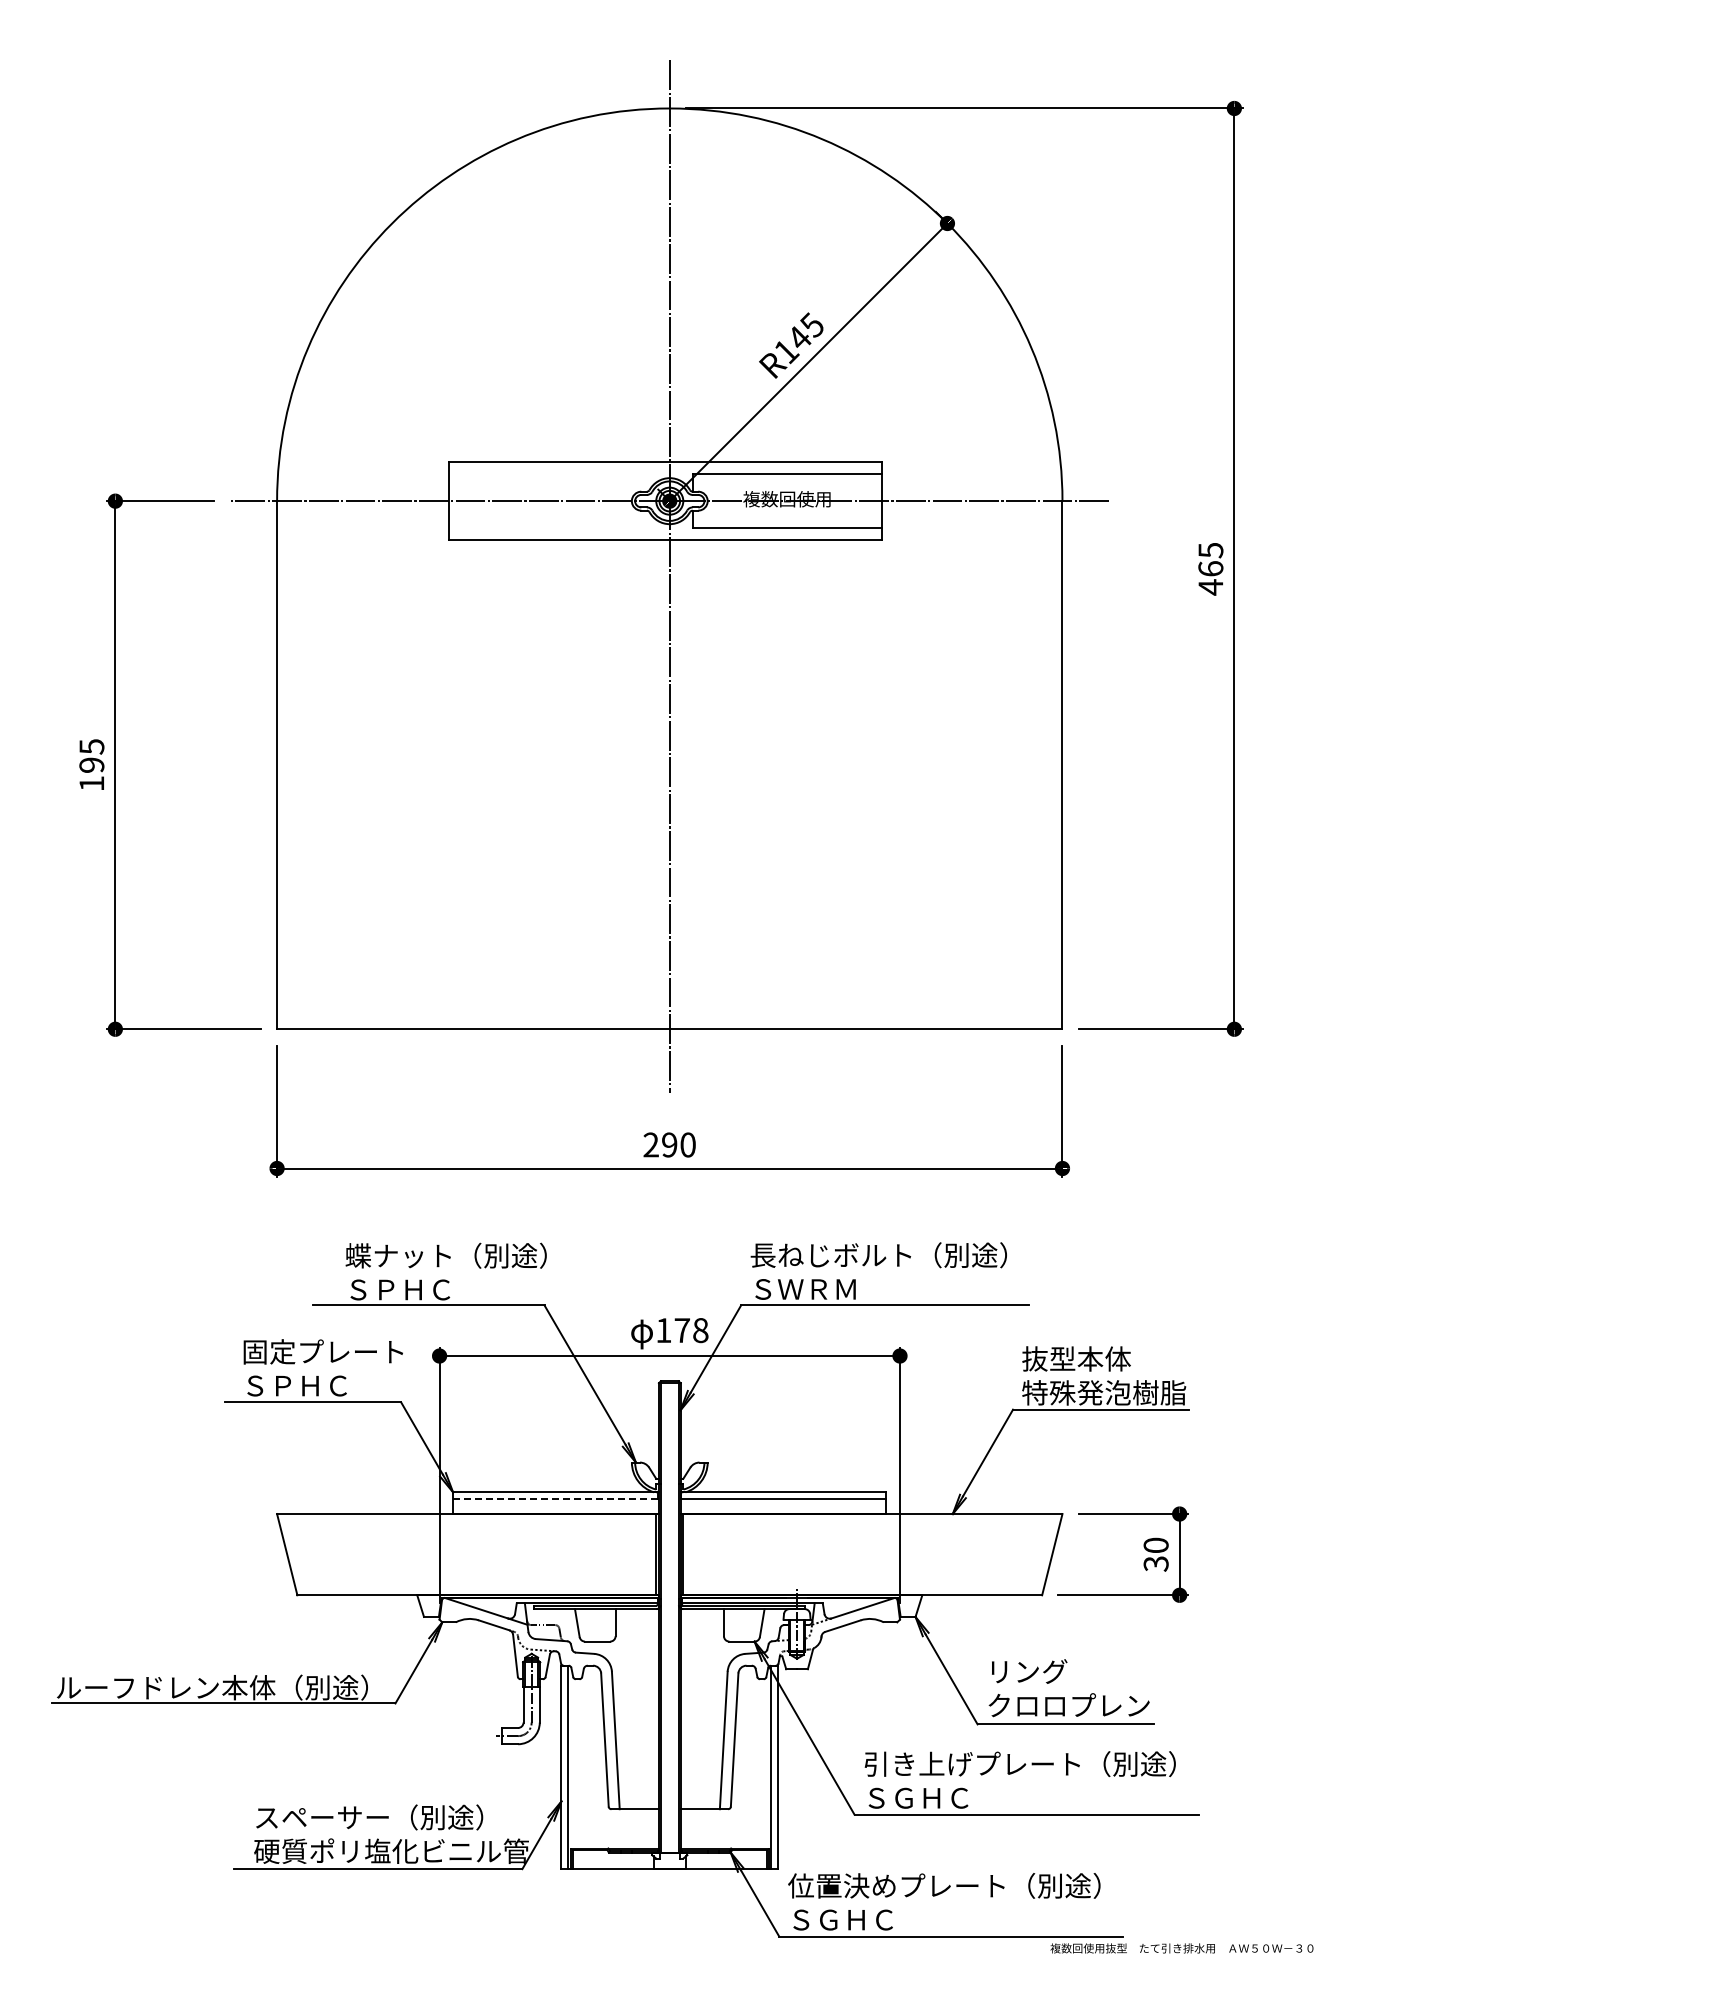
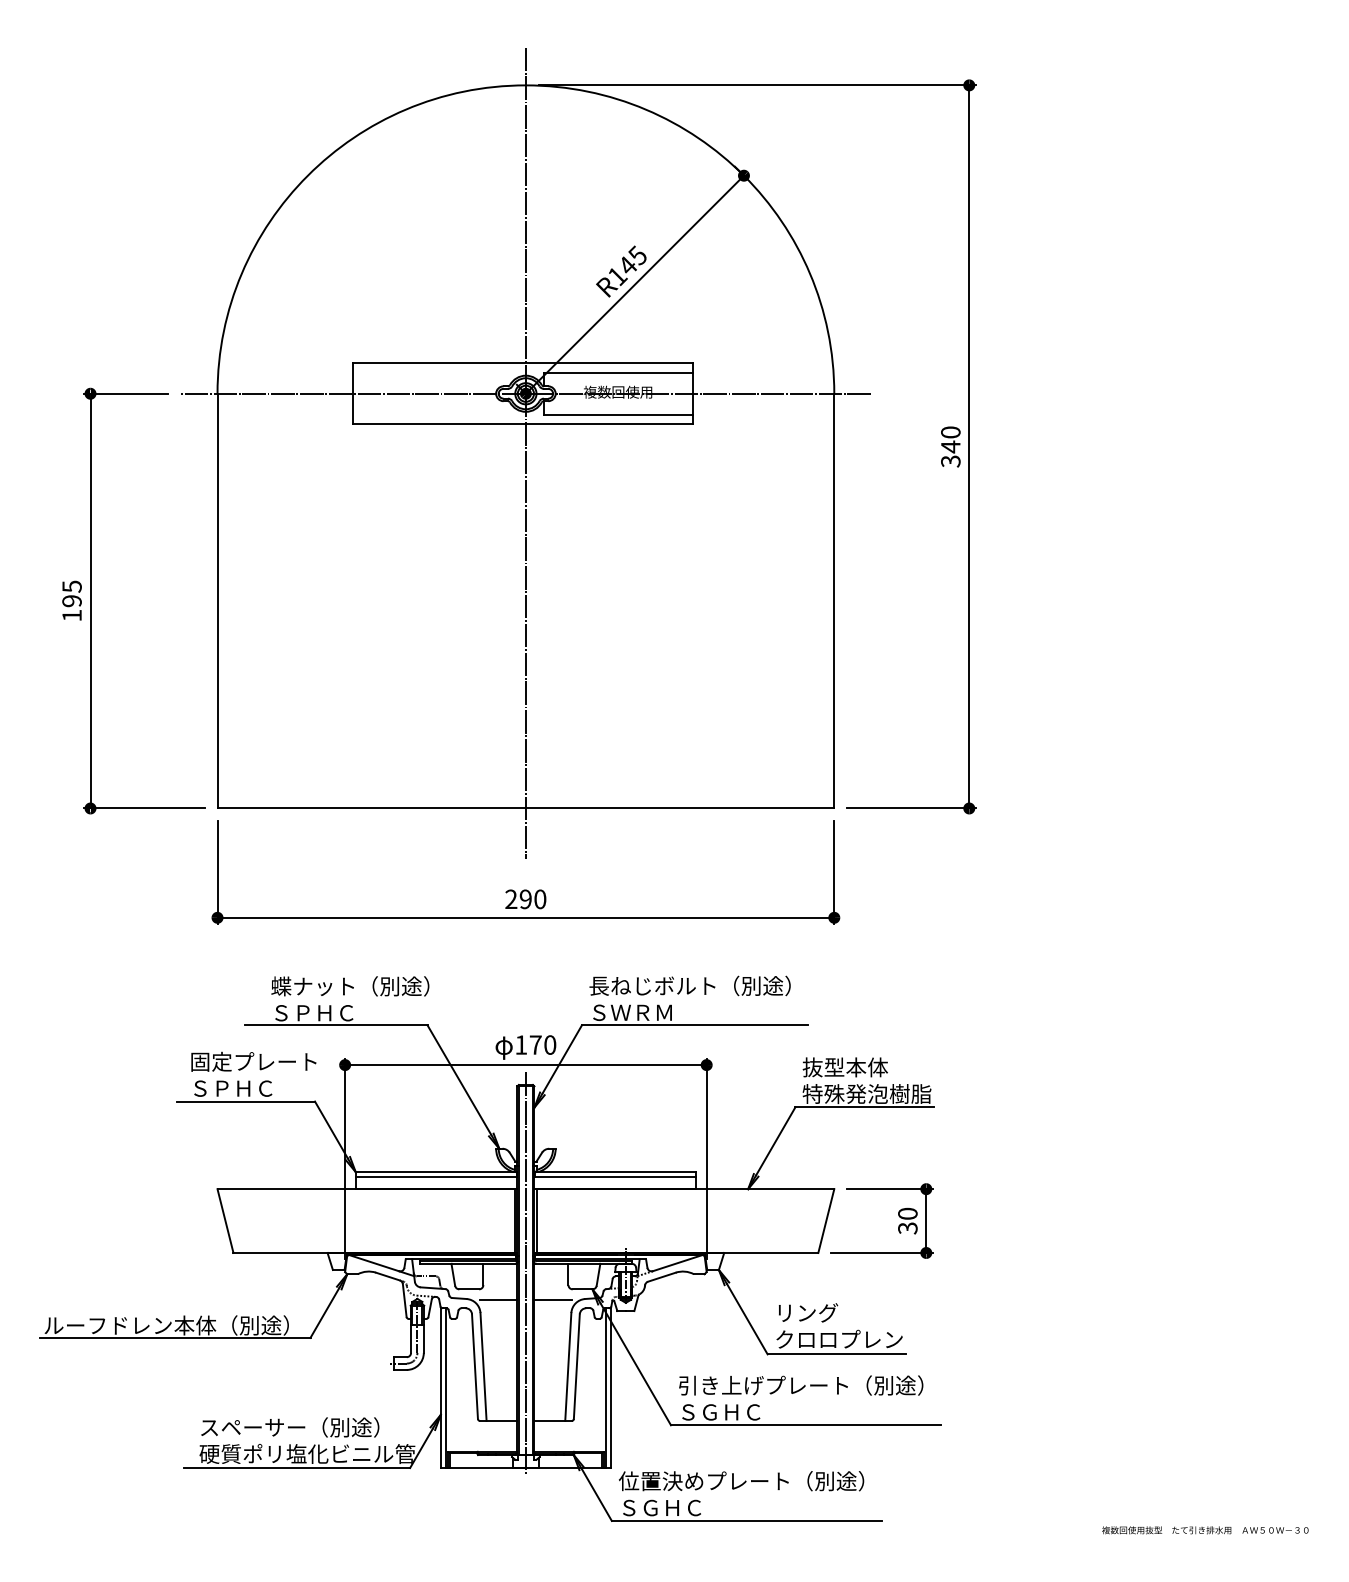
text: (1210, 568) -> (950, 446), 465 -> 340
text: (700, 1330) -> (550, 1045), 178 -> 170
line: (556, 1498) -> (436, 1176), dashed -> solid
line: (669, 1621) -> (525, 1273), added
line: (634, 1655) -> (498, 1300), added
line: (704, 1655) -> (553, 1300), added
text: (1181, 1948) -> (1204, 1530), moved

